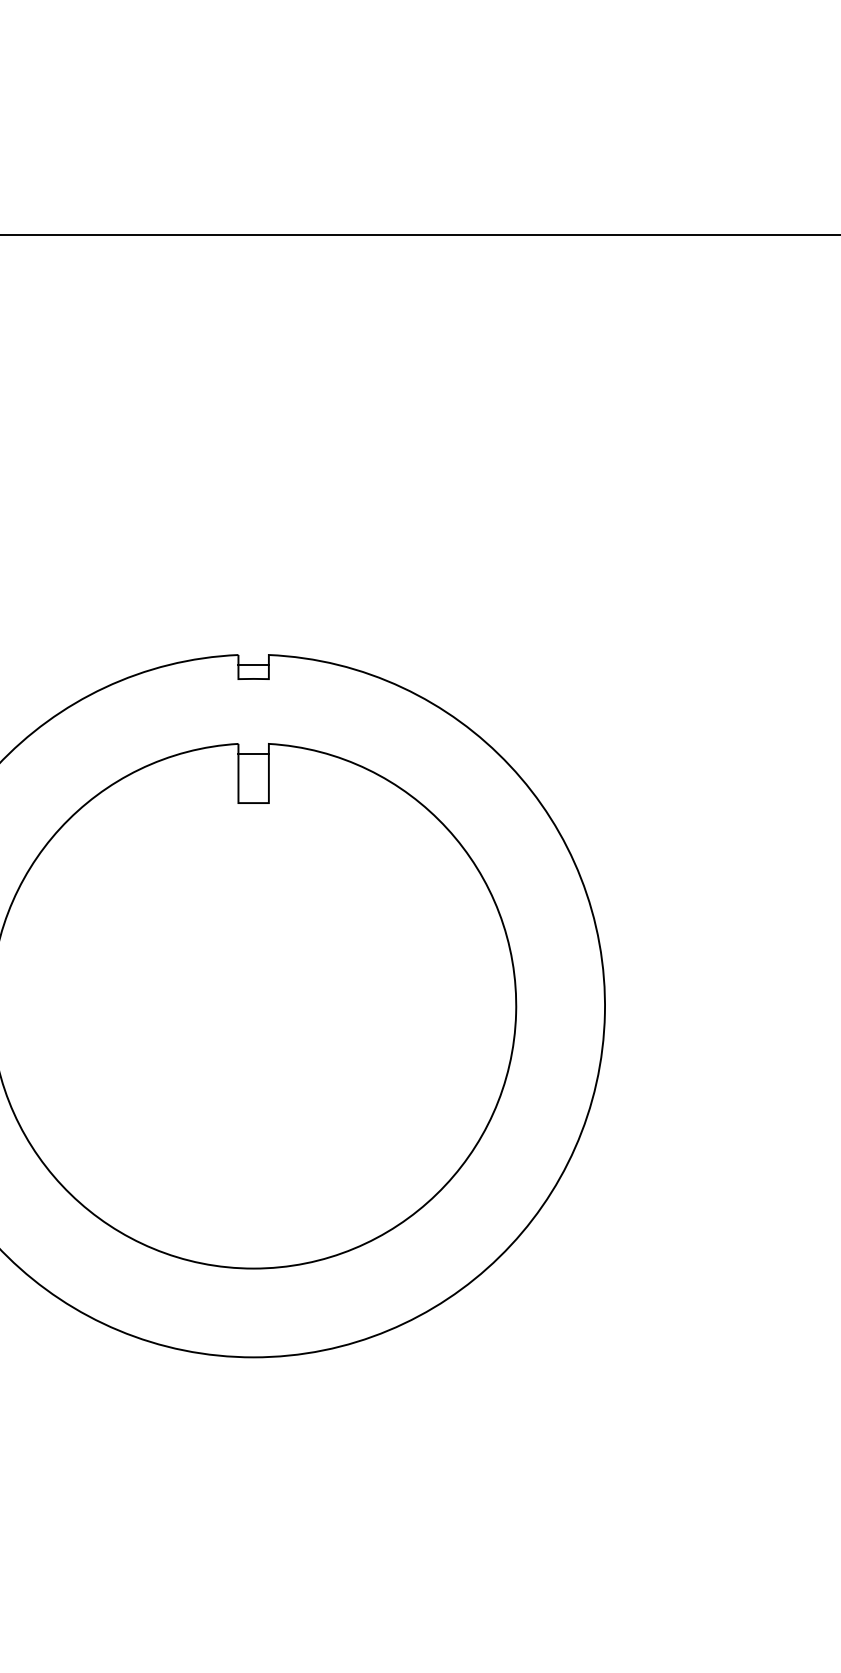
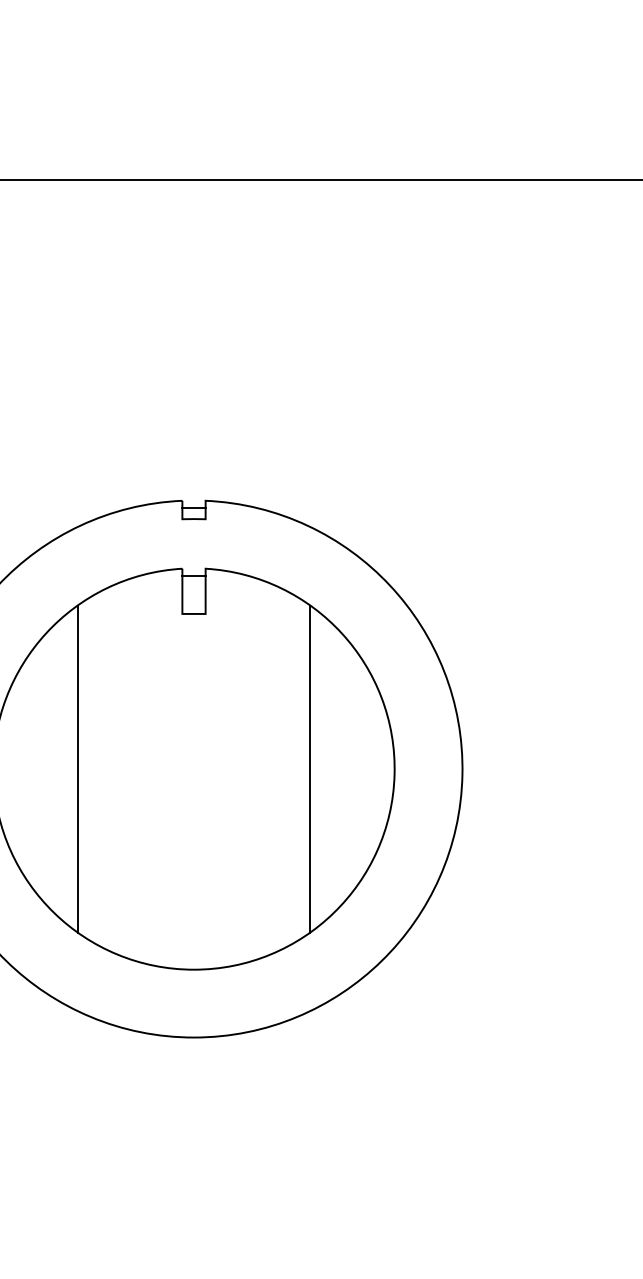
line: (101, 1006) -> (77, 769), added
line: (405, 1006) -> (310, 769), added

